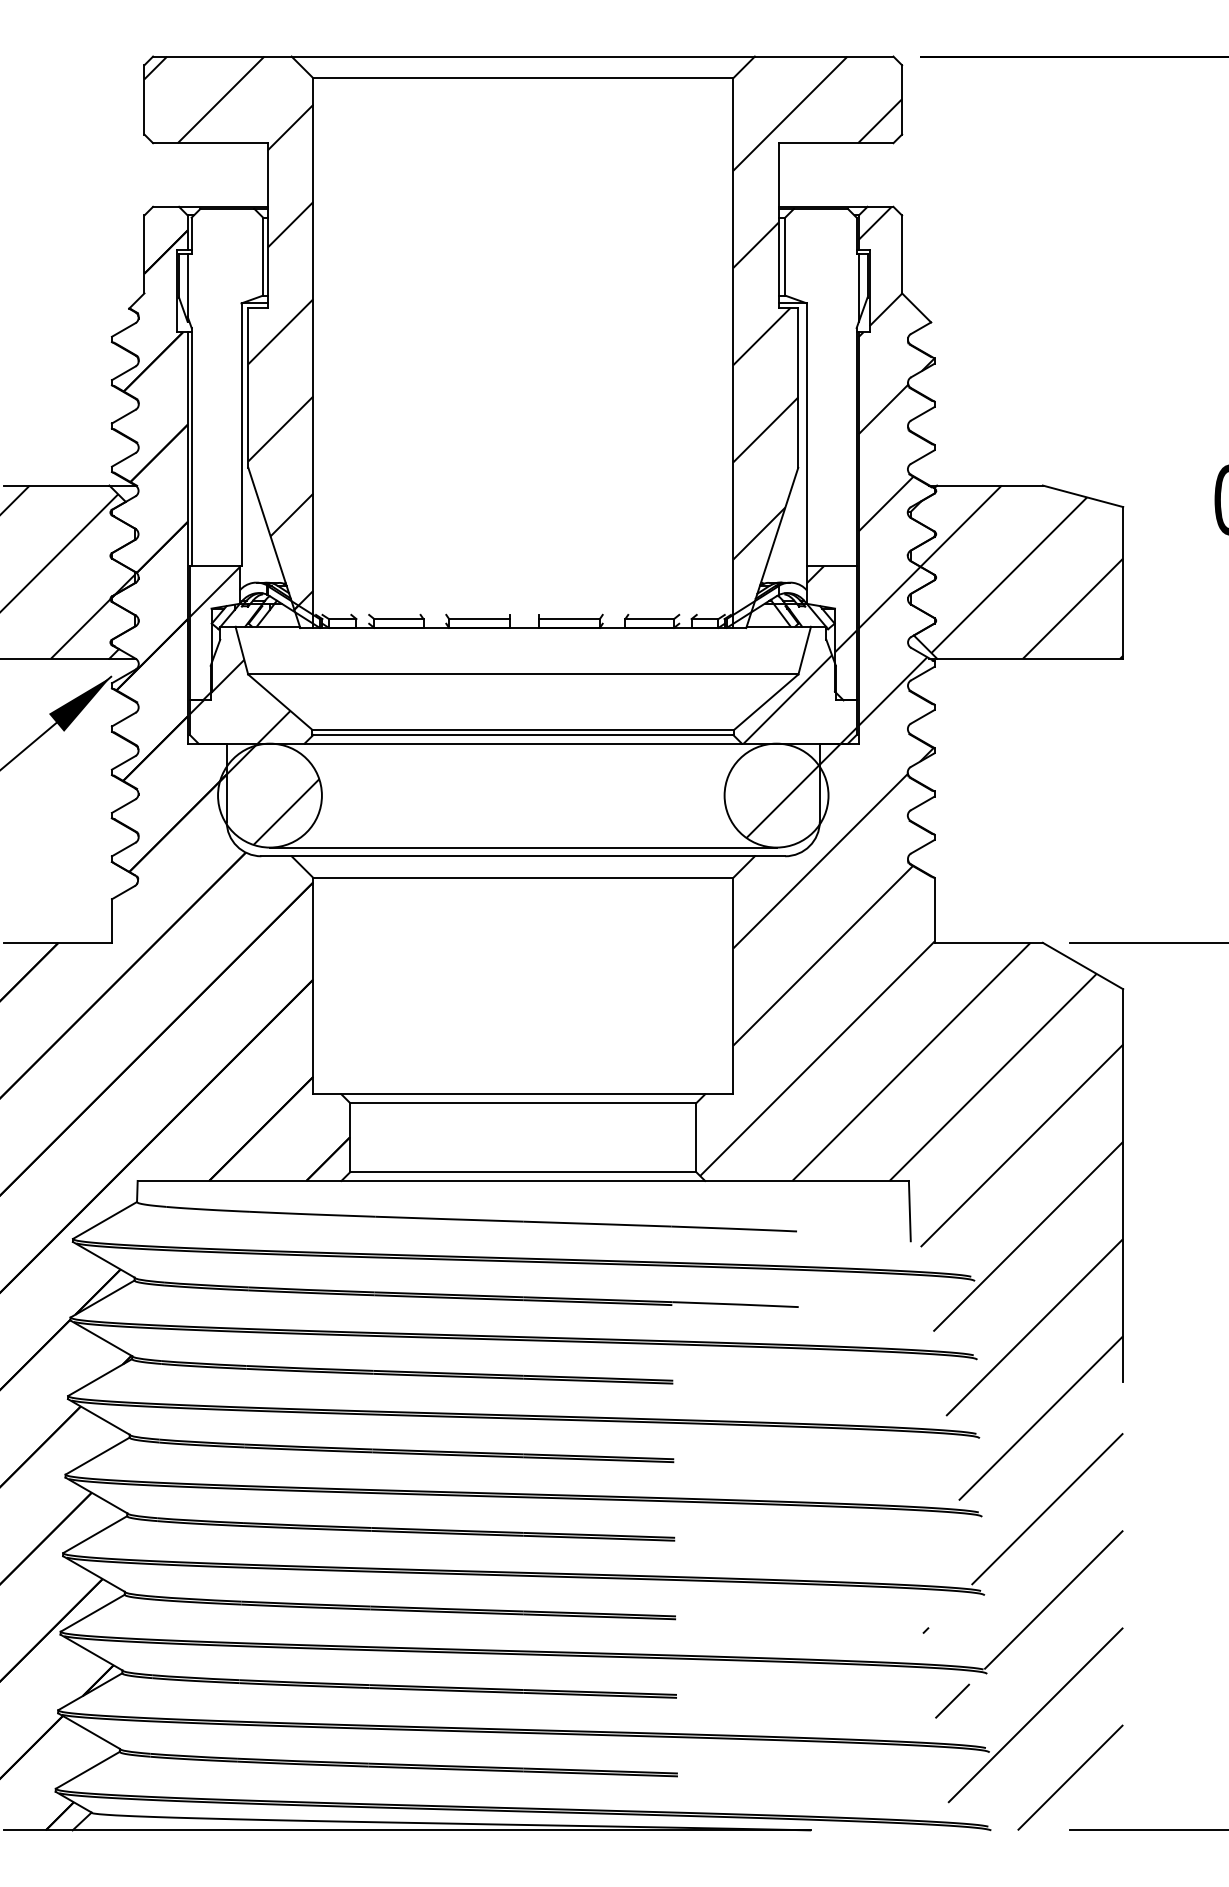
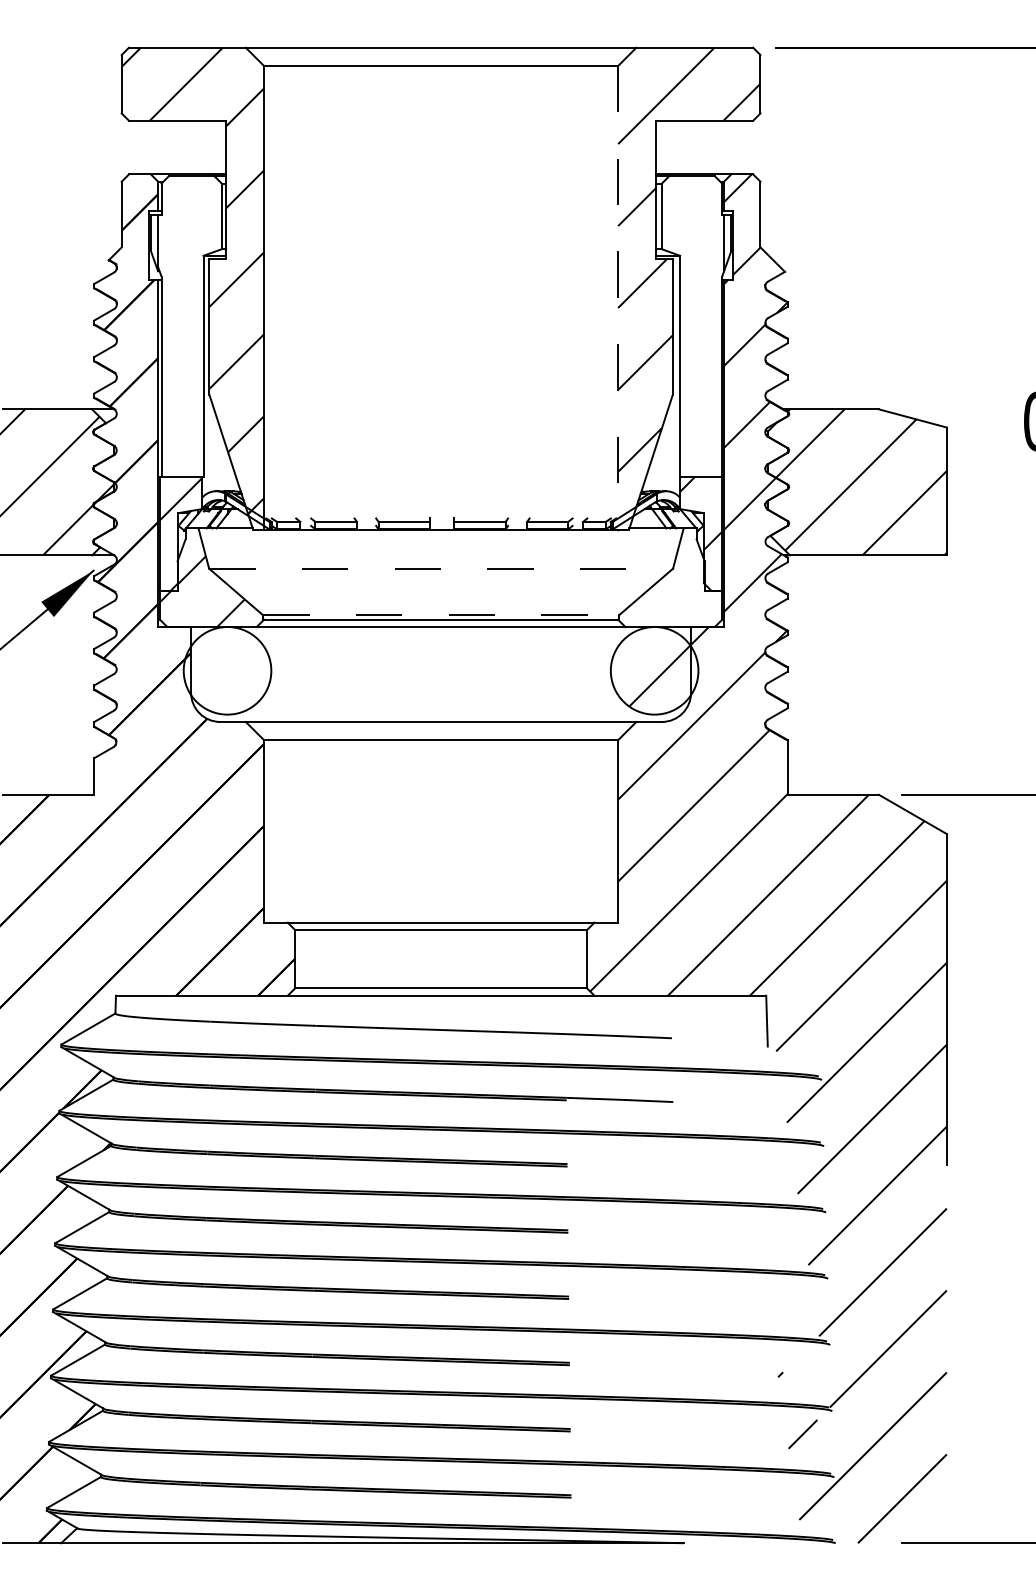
line: (733, 353) -> (618, 298), solid -> dashed
line: (523, 674) -> (441, 568), solid -> dashed
hatch: (799, 699) -> (673, 589), removed
line: (523, 729) -> (441, 615), solid -> dashed
hatch: (269, 794) -> (227, 669), removed
line: (522, 847) -> (440, 714), removed

